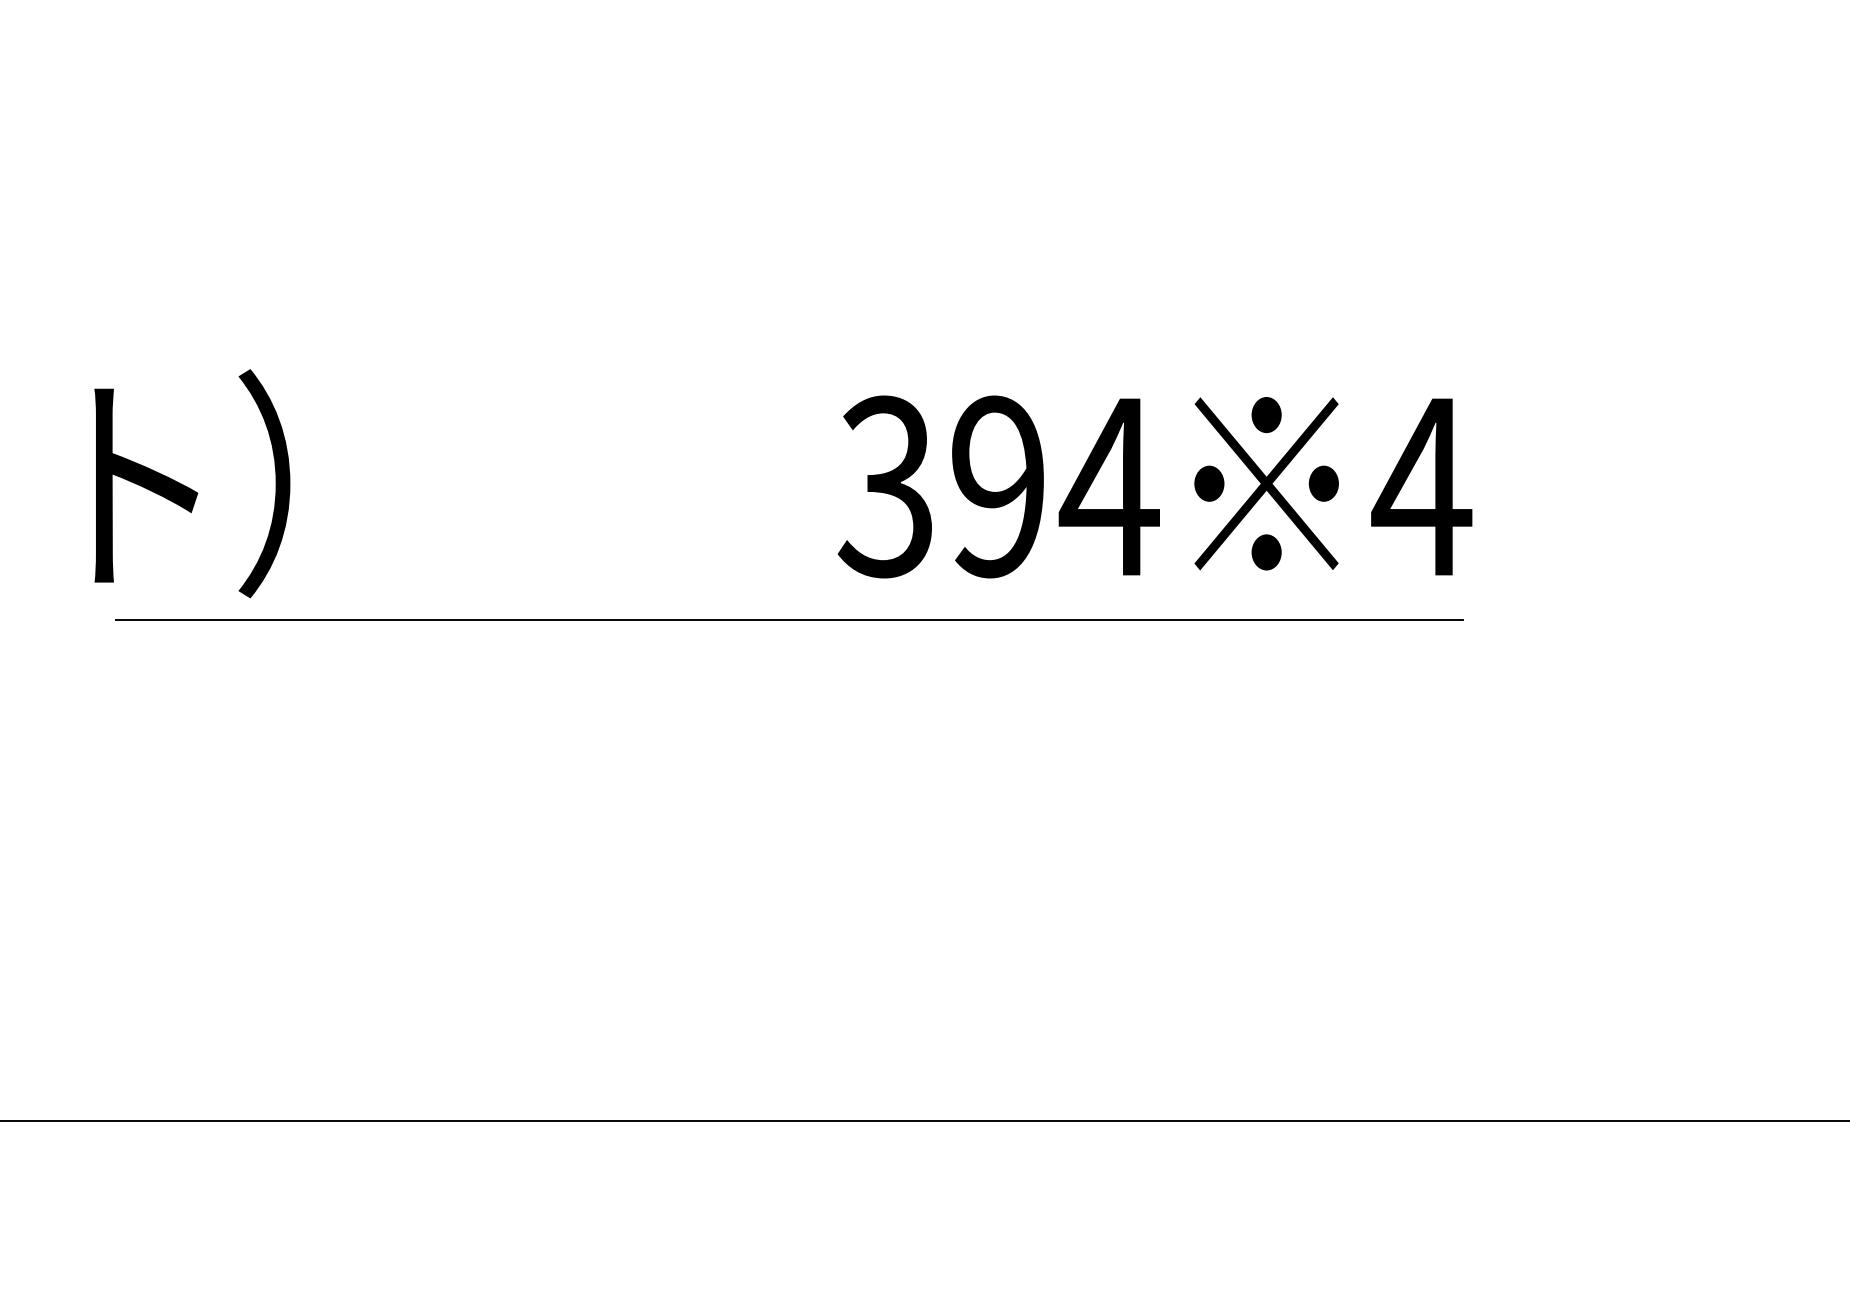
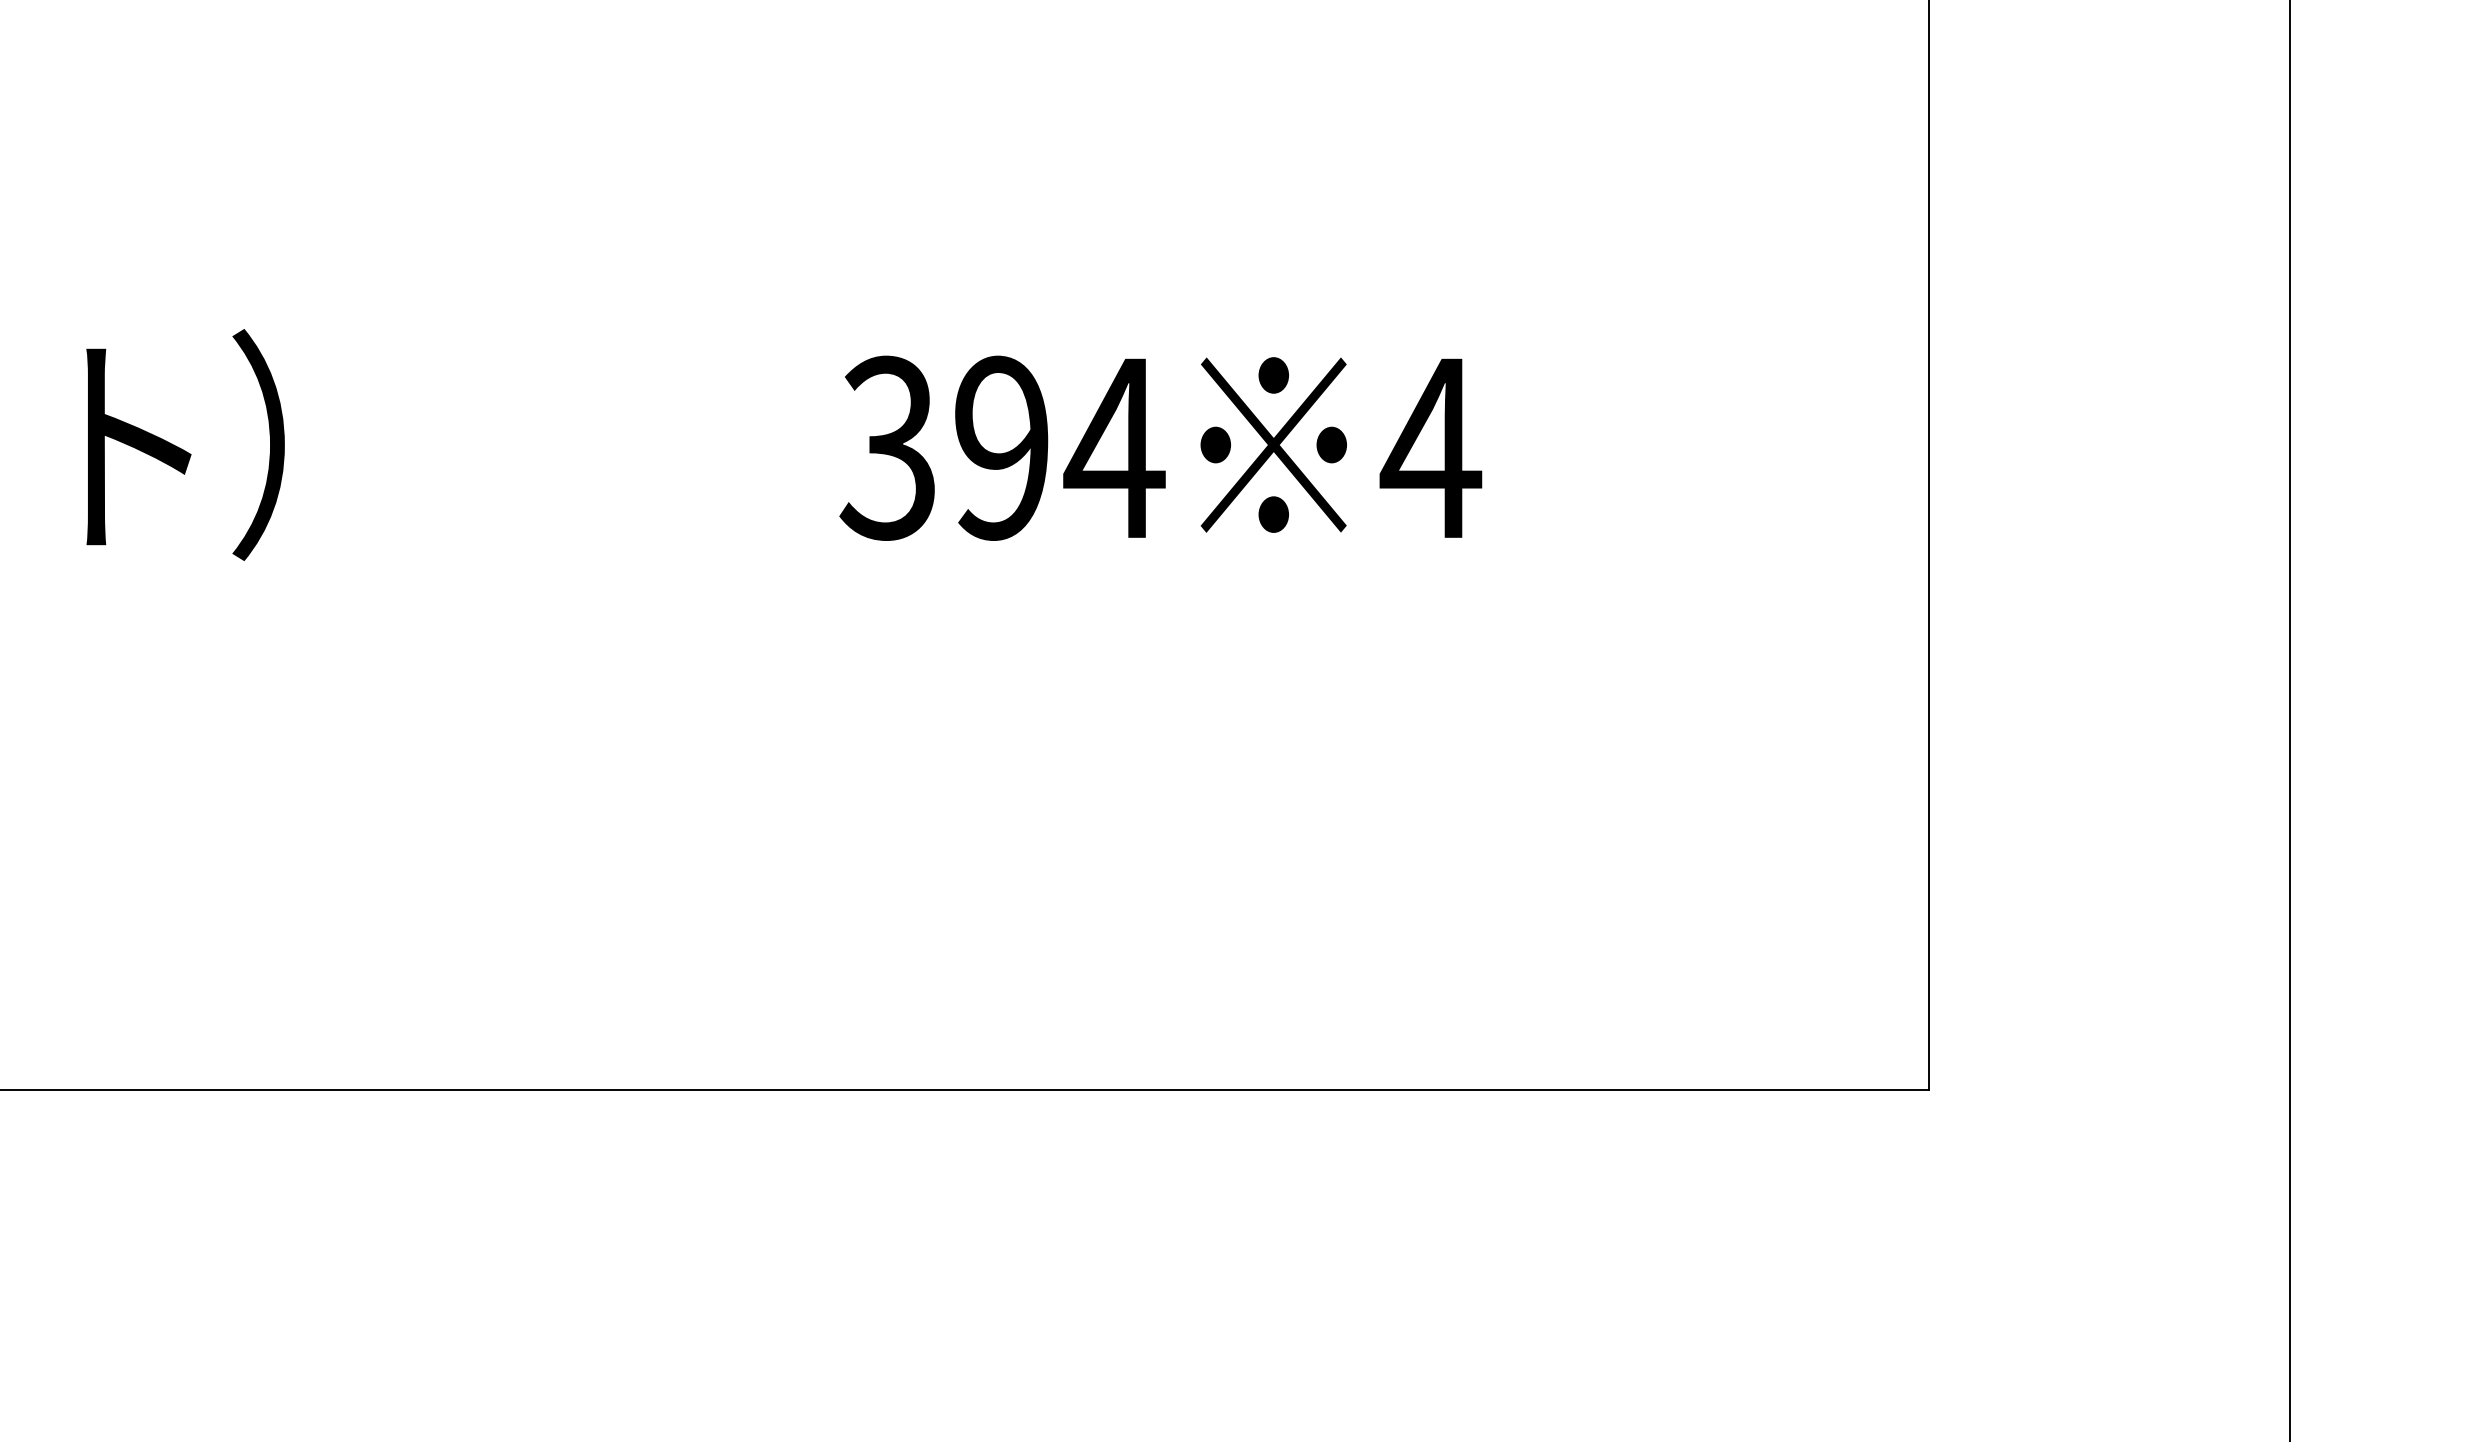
line: (789, 619) -> (790, 582), removed

